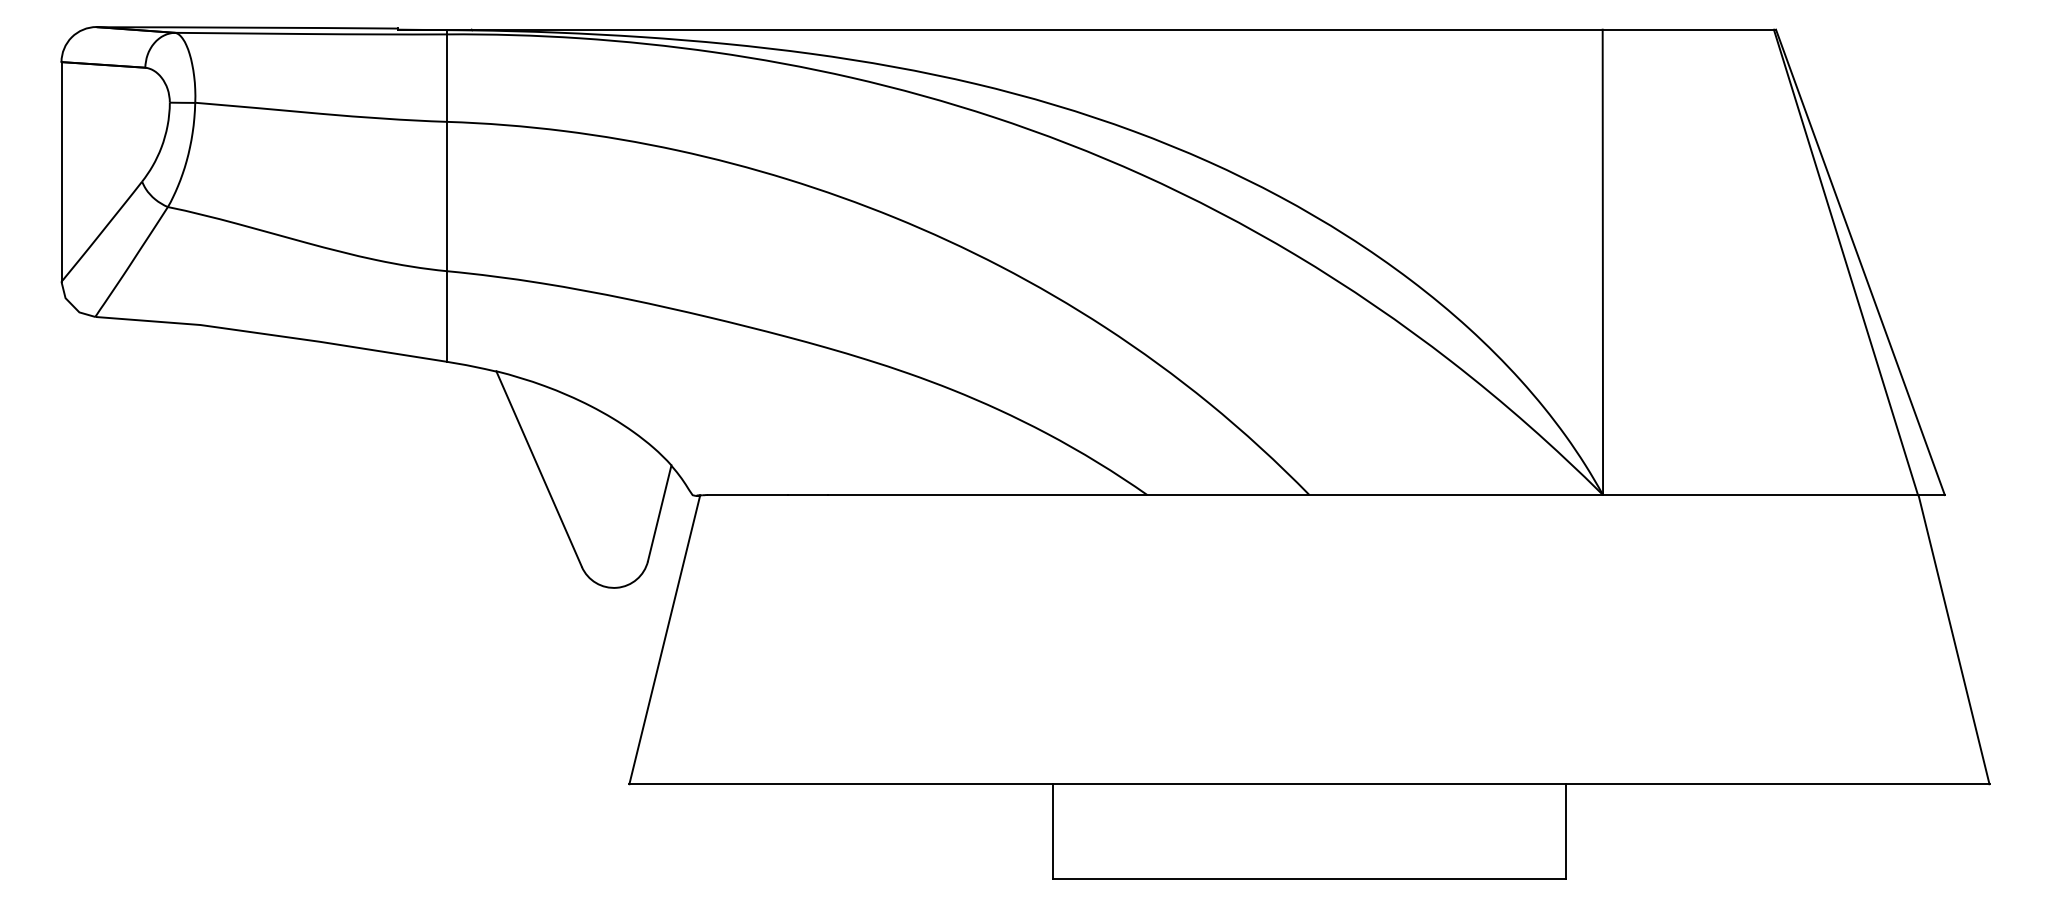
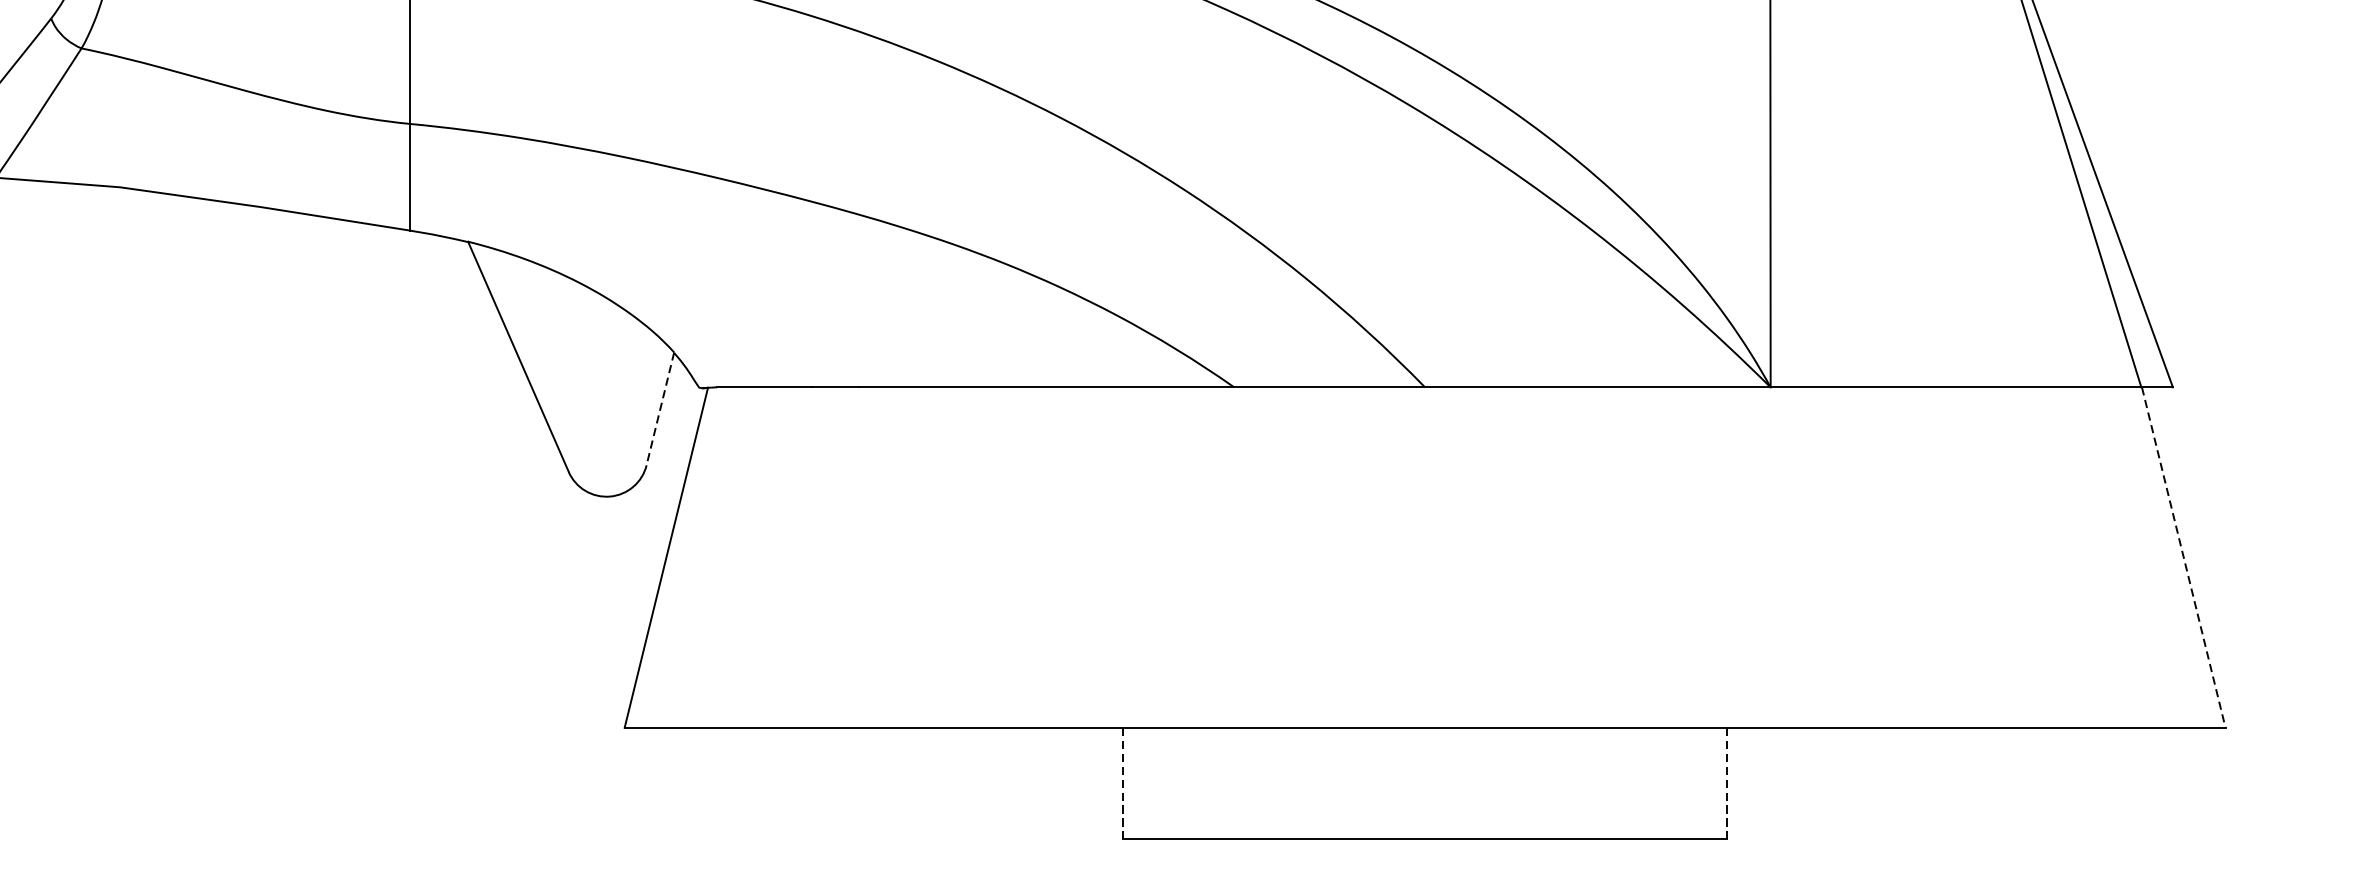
line: (659, 513) -> (660, 409), solid -> dashed
line: (1954, 639) -> (2184, 557), solid -> dashed
line: (1052, 832) -> (1122, 784), solid -> dashed
line: (1566, 832) -> (1727, 784), solid -> dashed

